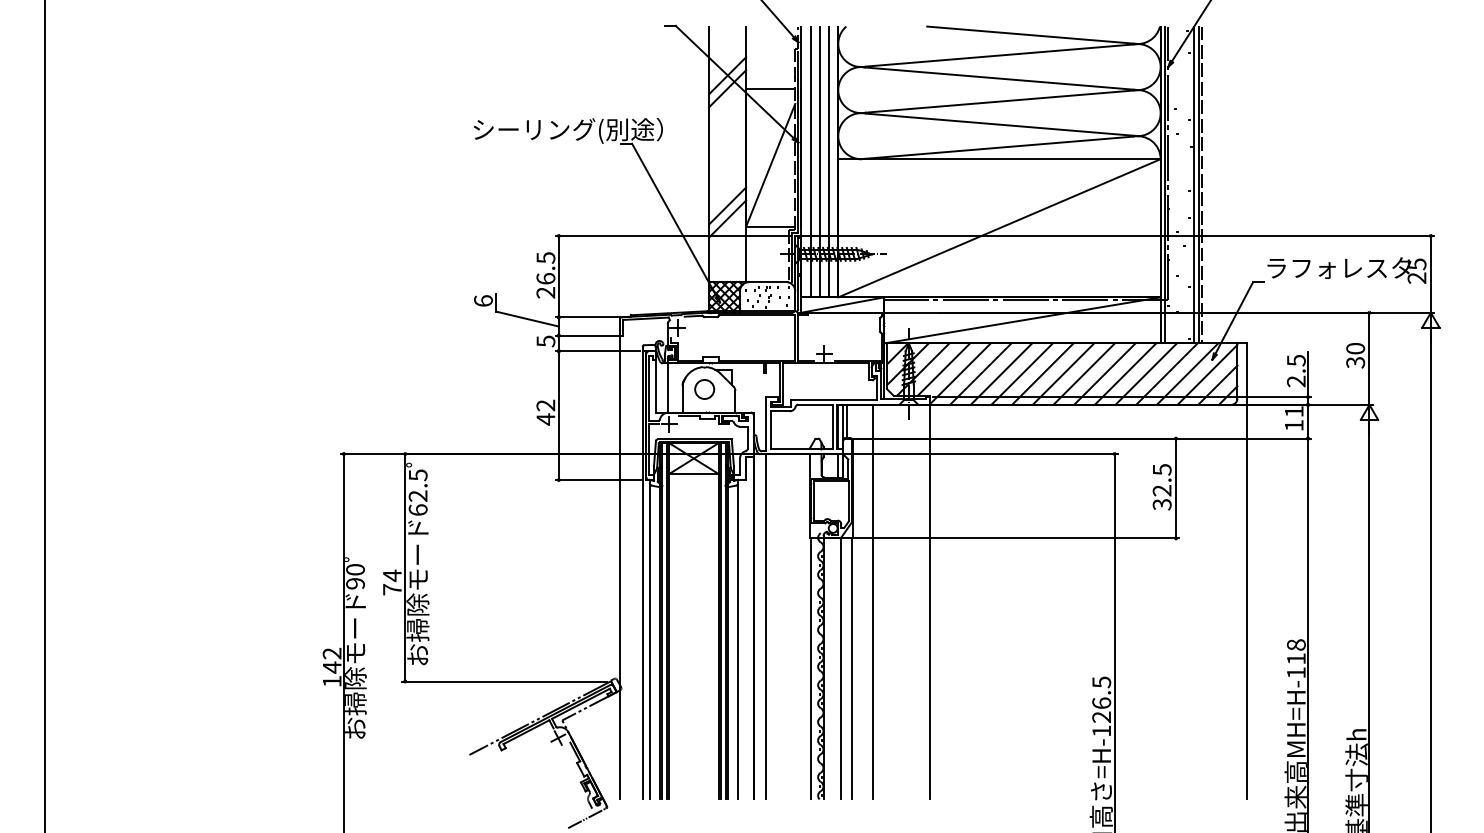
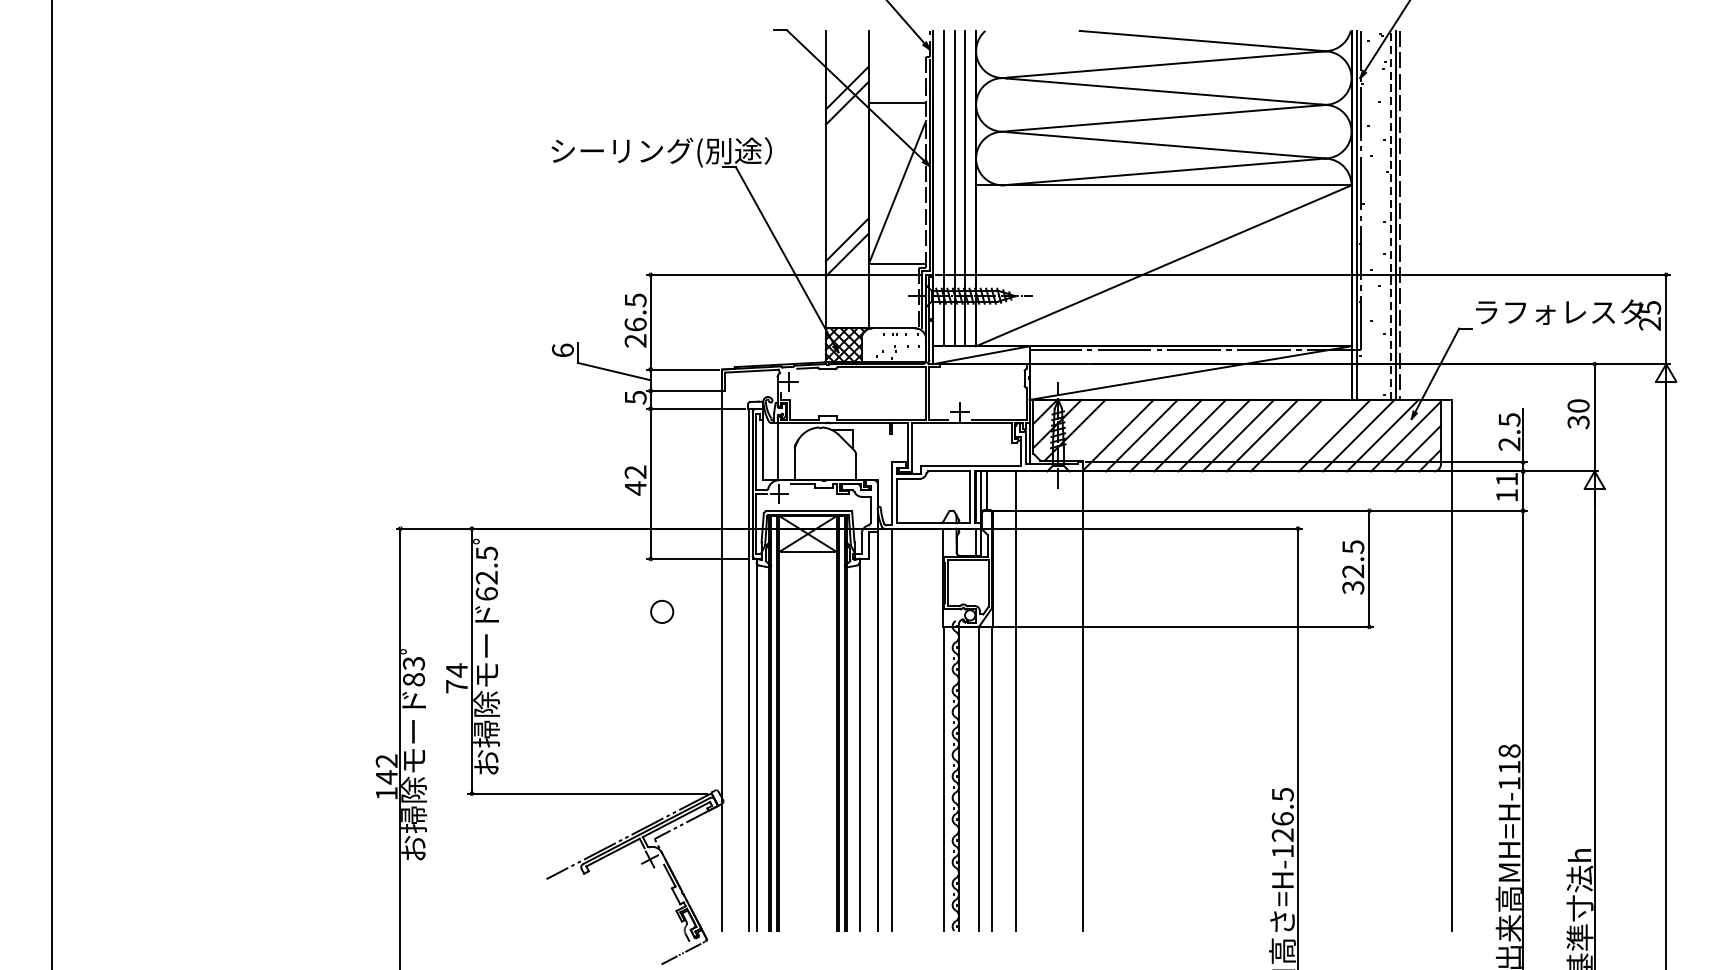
line: (1194, 184) -> (1390, 214), solid -> dashed
line: (943, 369) -> (1098, 430), removed
line: (1125, 373) -> (1310, 434), removed
circle: (704, 389) -> (661, 611), moved
text: (355, 576) -> (413, 671), 90 -> 83

